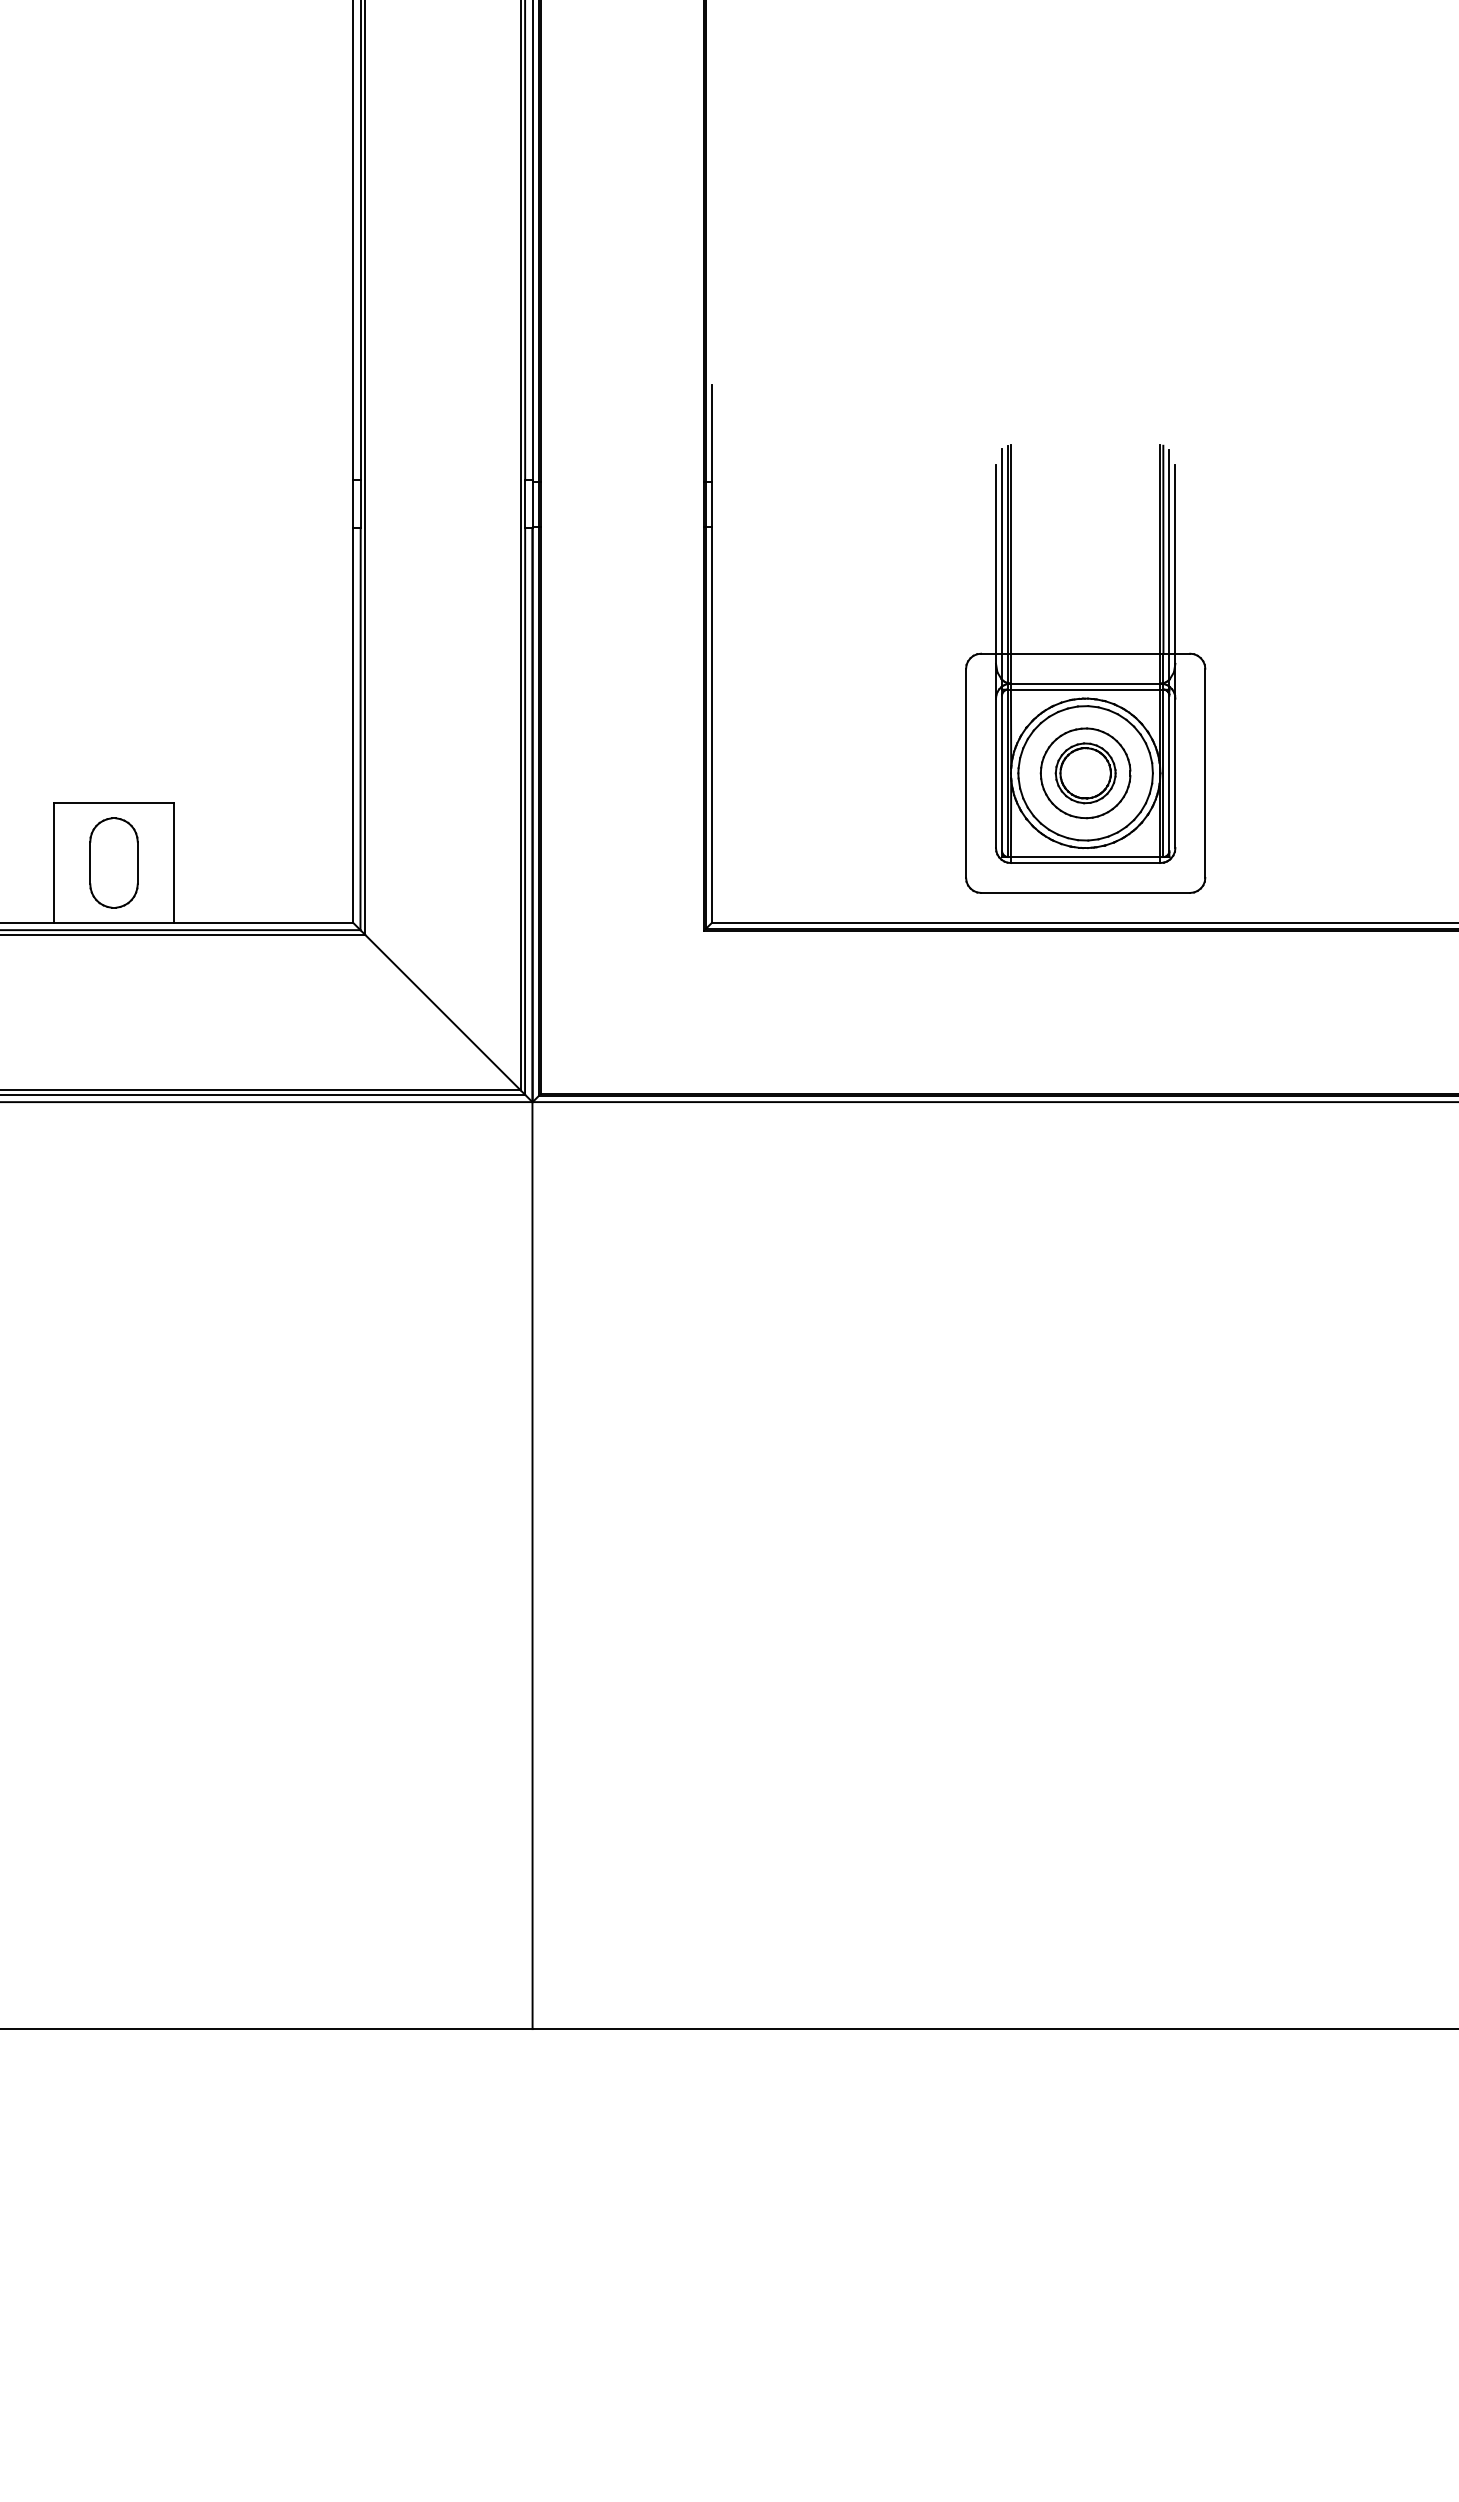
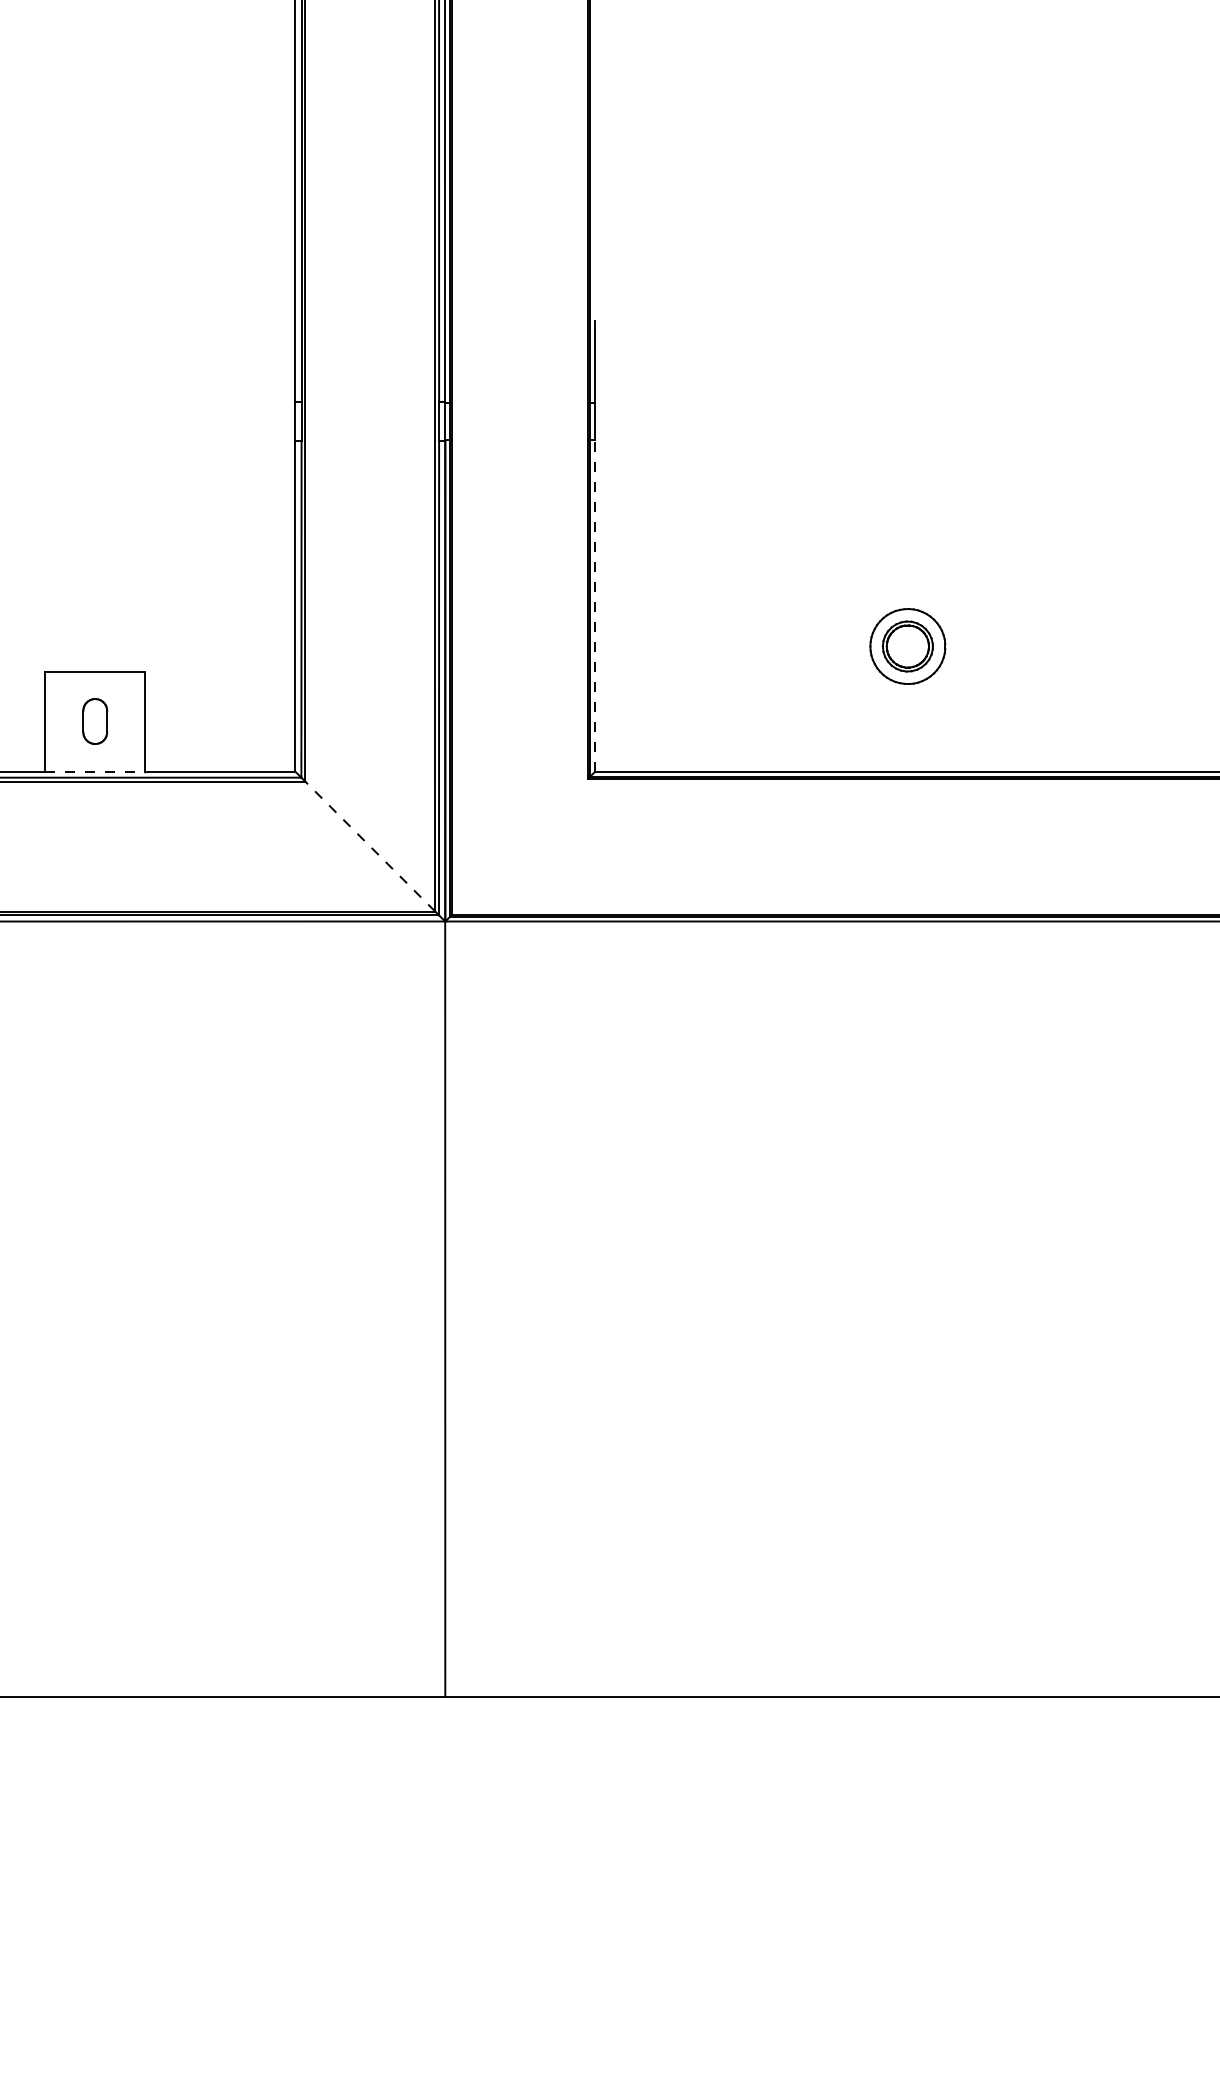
part: (1085, 668) -> (907, 558), removed
line: (711, 724) -> (594, 605), solid -> dashed
part: (113, 862) -> (94, 721), size x0.6
line: (113, 922) -> (94, 771), solid -> dashed
line: (442, 1012) -> (369, 846), solid -> dashed

